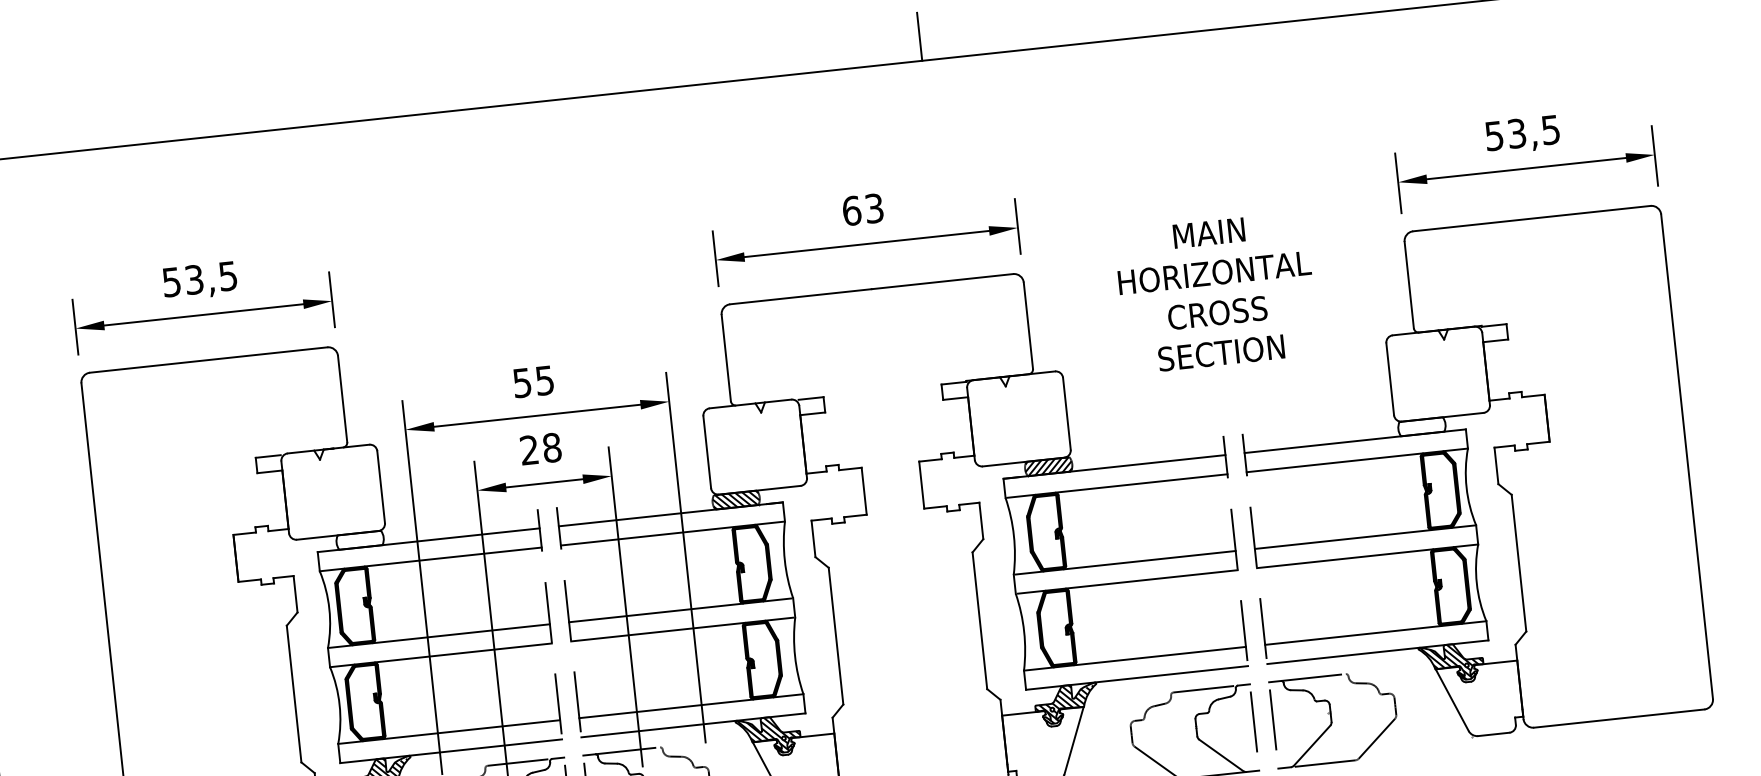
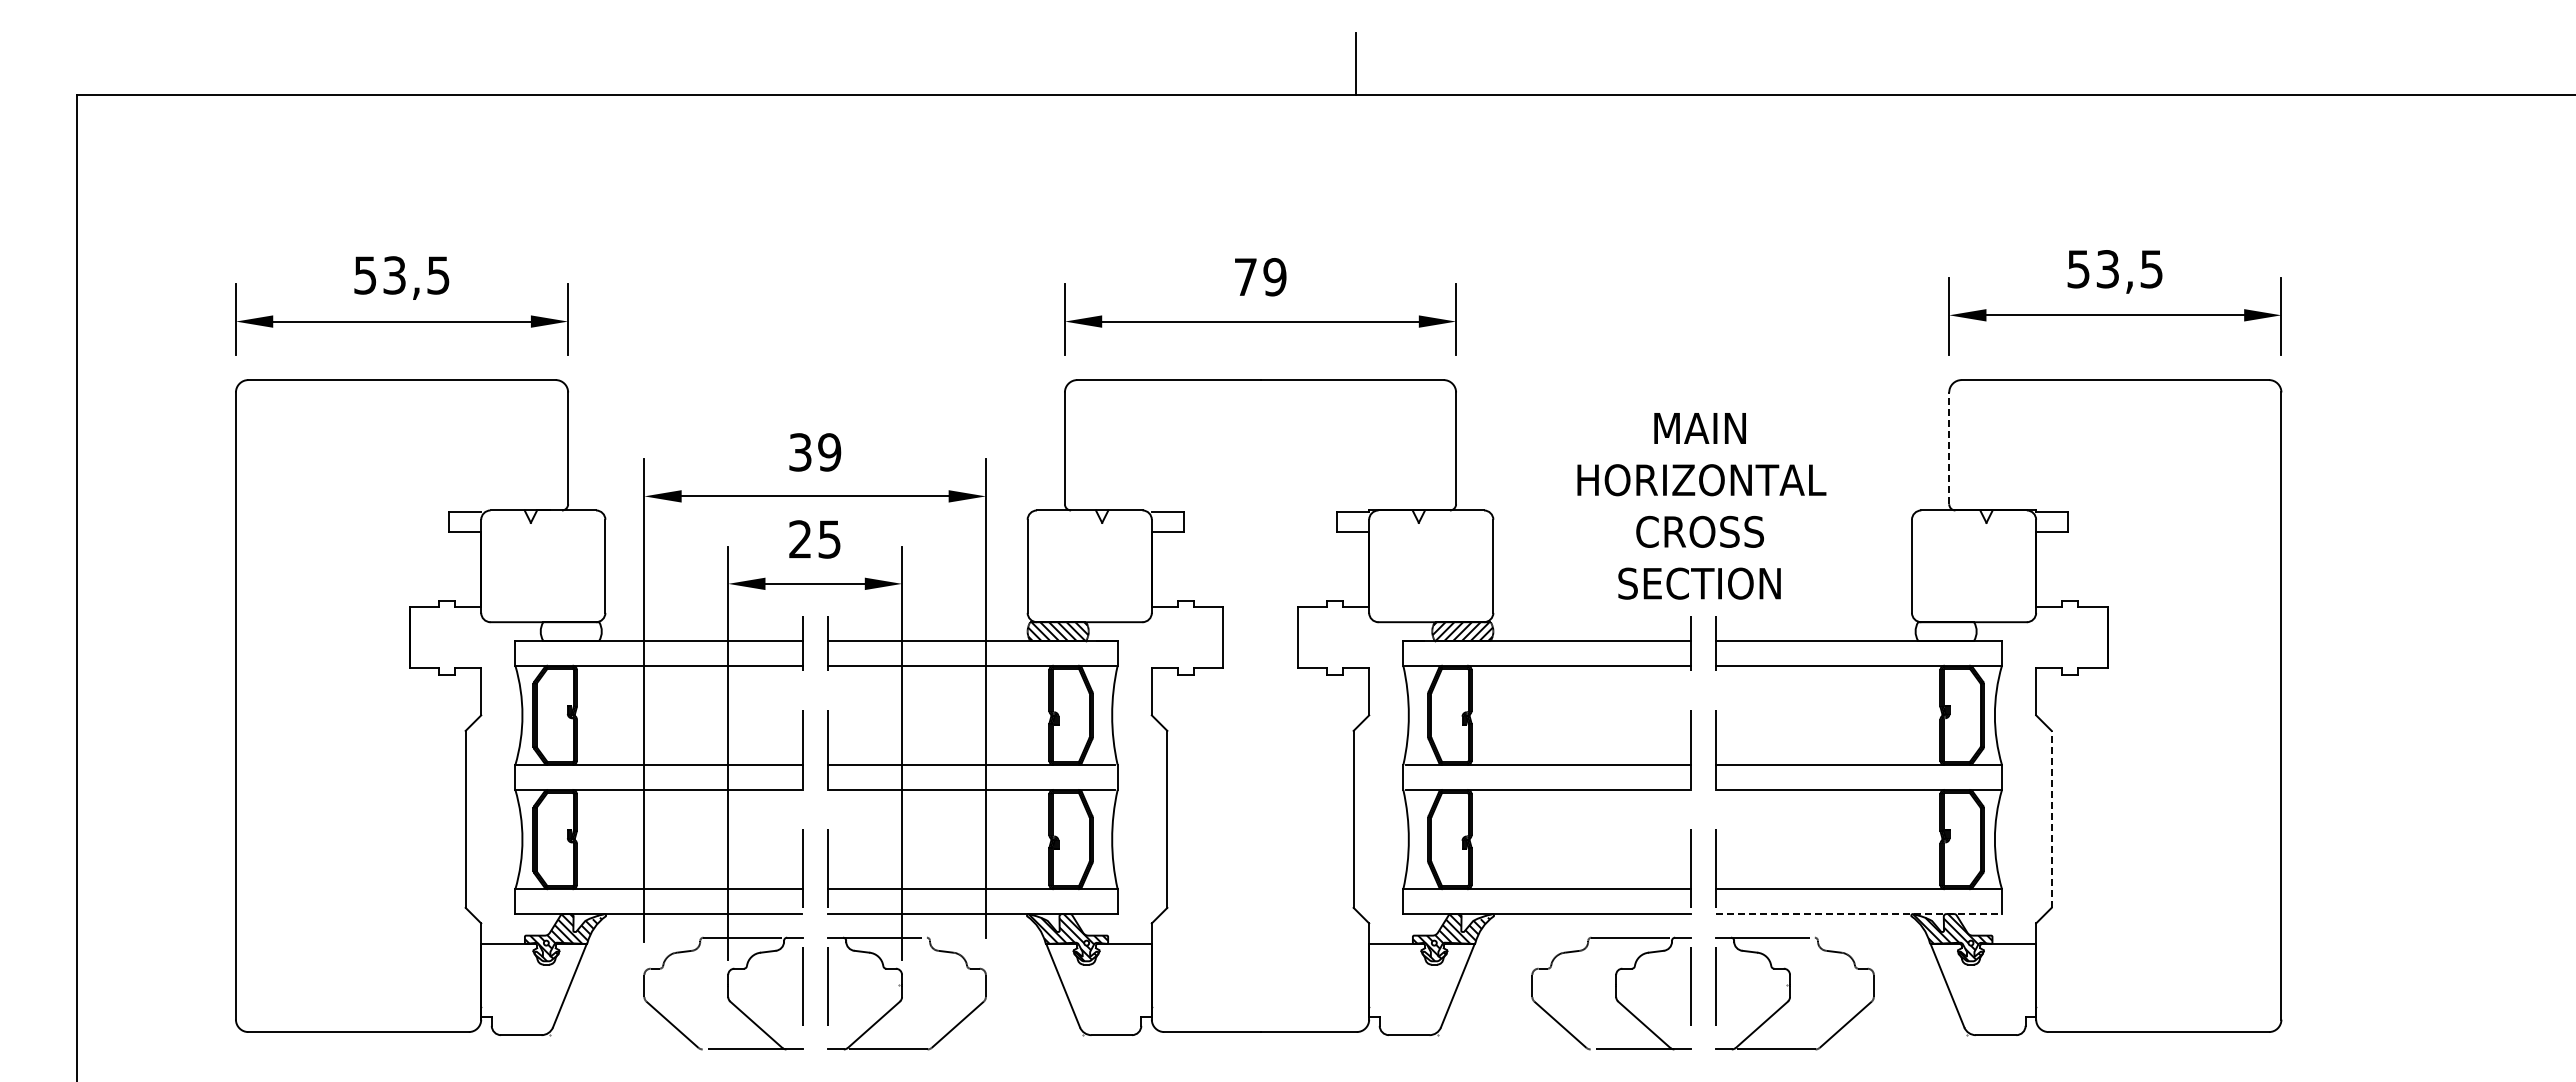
text: (863, 209) -> (1260, 276), 63 -> 79
line: (1409, 285) -> (1949, 448), solid -> dashed
text: (1216, 293) -> (1701, 506), moved
text: (534, 381) -> (815, 452), 55 -> 39
text: (551, 447) -> (829, 539), 28 -> 25
line: (1518, 562) -> (2051, 818), solid -> dashed
line: (1378, 652) -> (1859, 914), solid -> dashed

